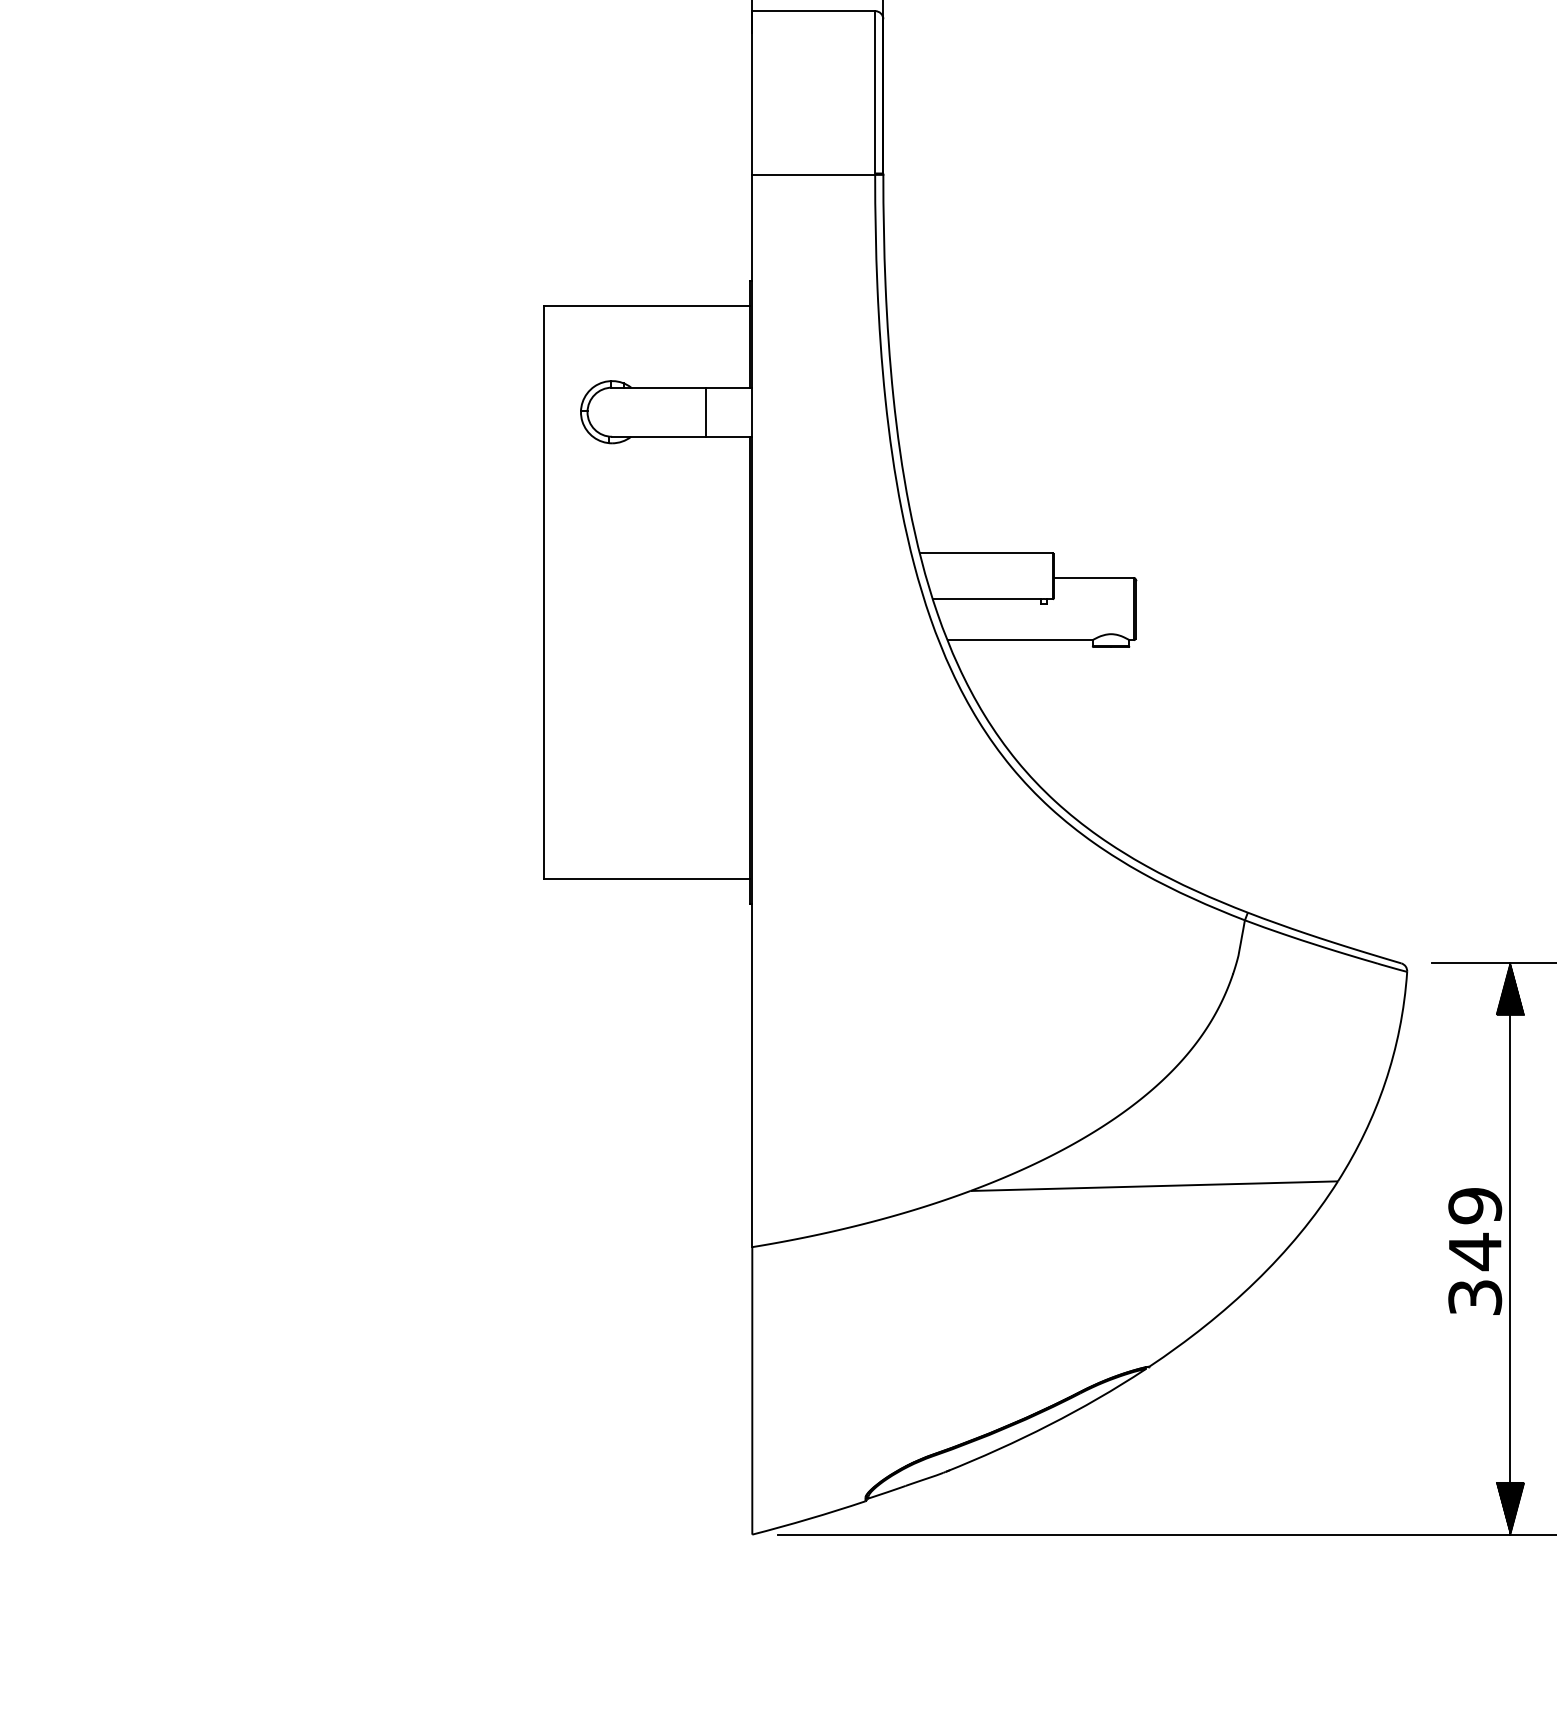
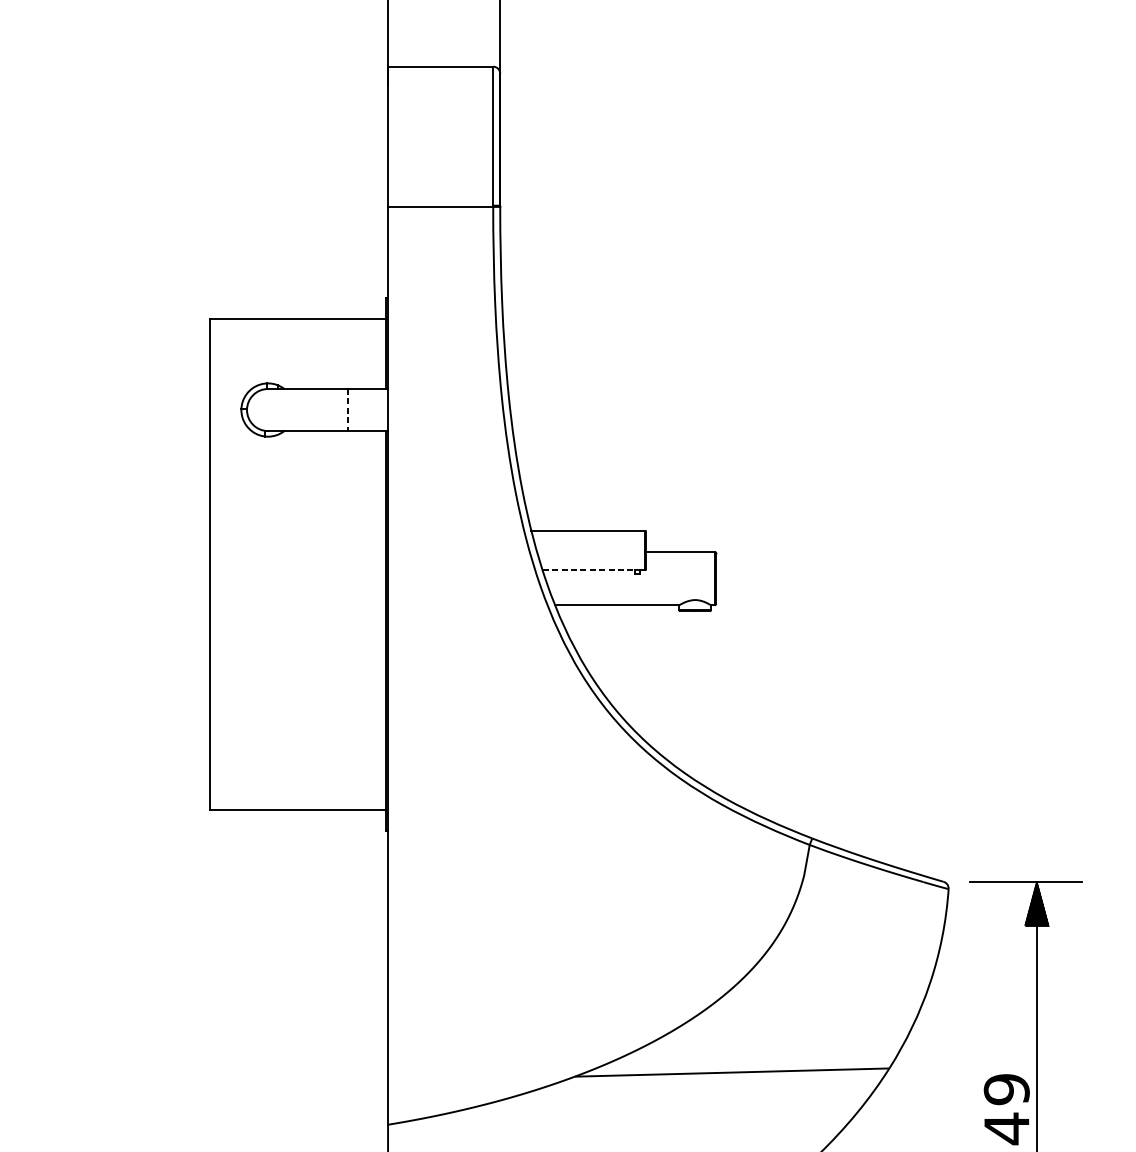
line: (706, 412) -> (348, 410), solid -> dashed
line: (986, 599) -> (588, 570), solid -> dashed

